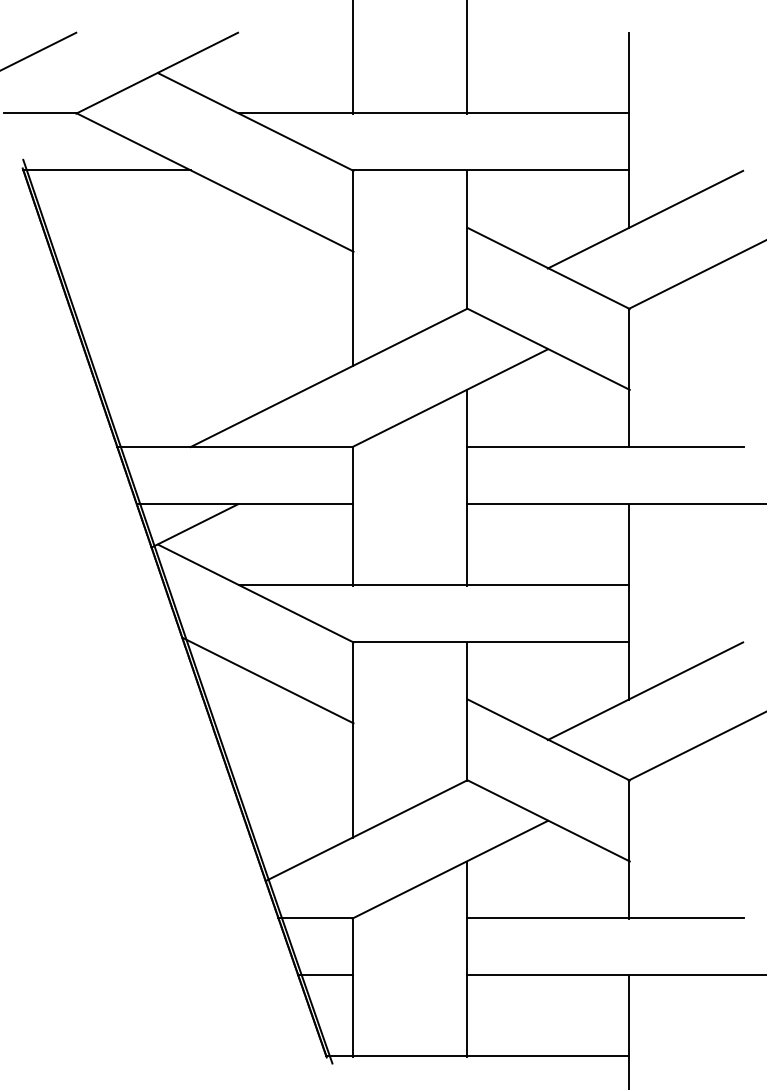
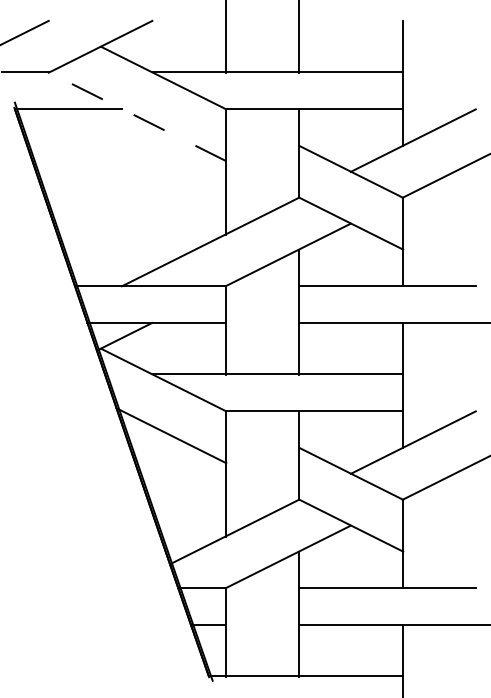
line: (214, 181) -> (137, 116), solid -> dashed

